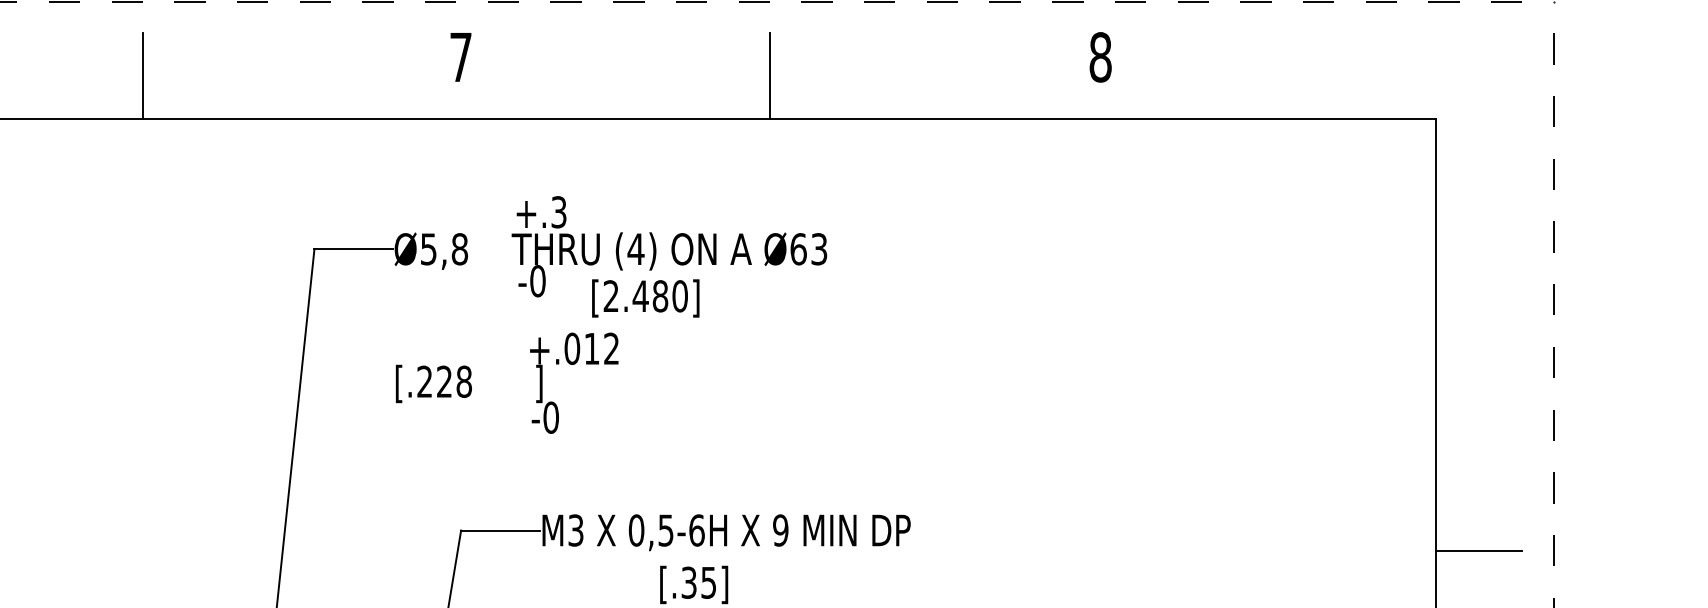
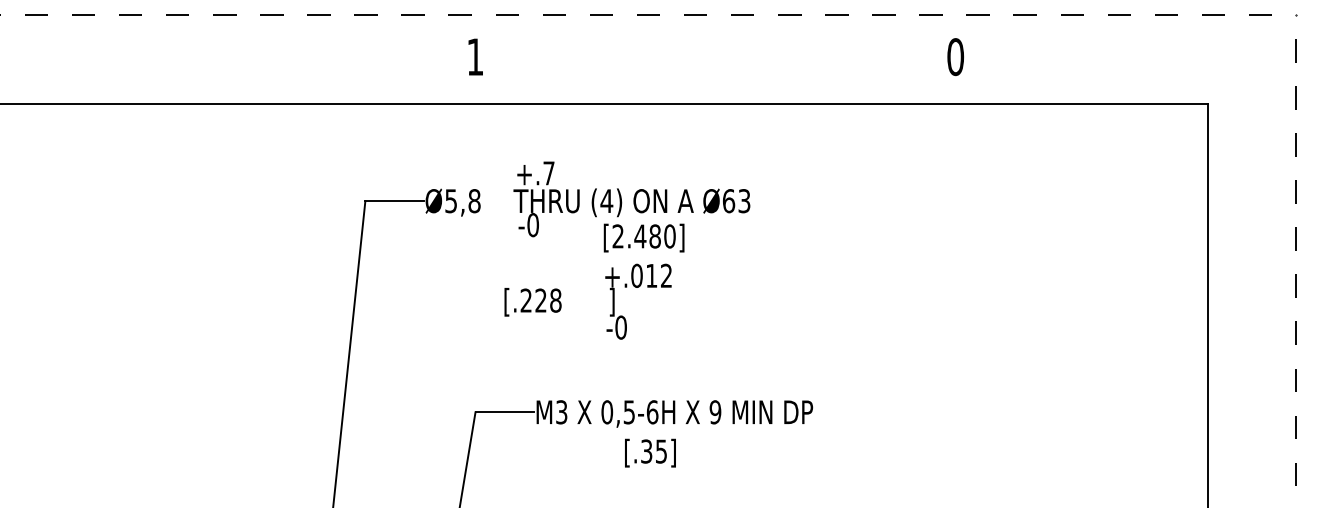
text: (461, 56) -> (475, 56), 7 -> 1
text: (1100, 56) -> (955, 56), 8 -> 0
line: (142, 75) -> (236, 70), removed
line: (770, 75) -> (707, 70), removed
text: (558, 212) -> (548, 173), +.3 -> +.7
text: (644, 297) -> (643, 237), moved
text: (506, 382) -> (587, 301), moved
line: (1478, 550) -> (1239, 427), removed

